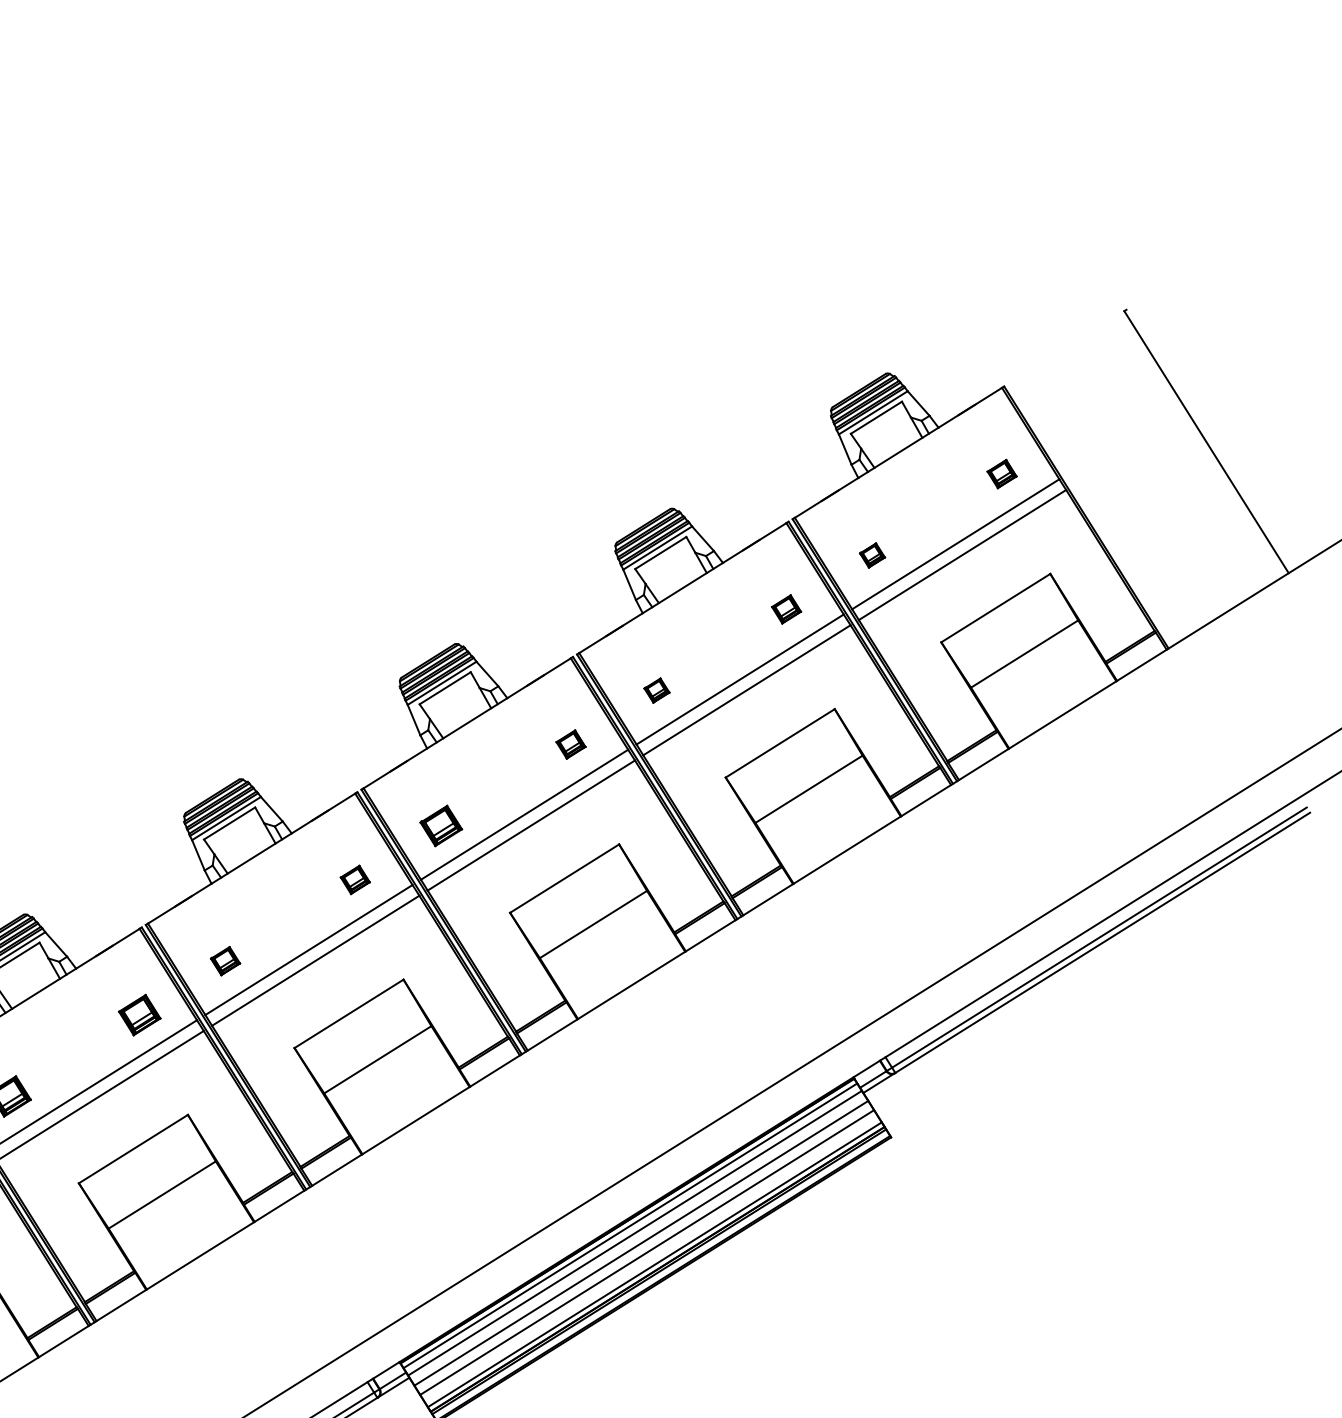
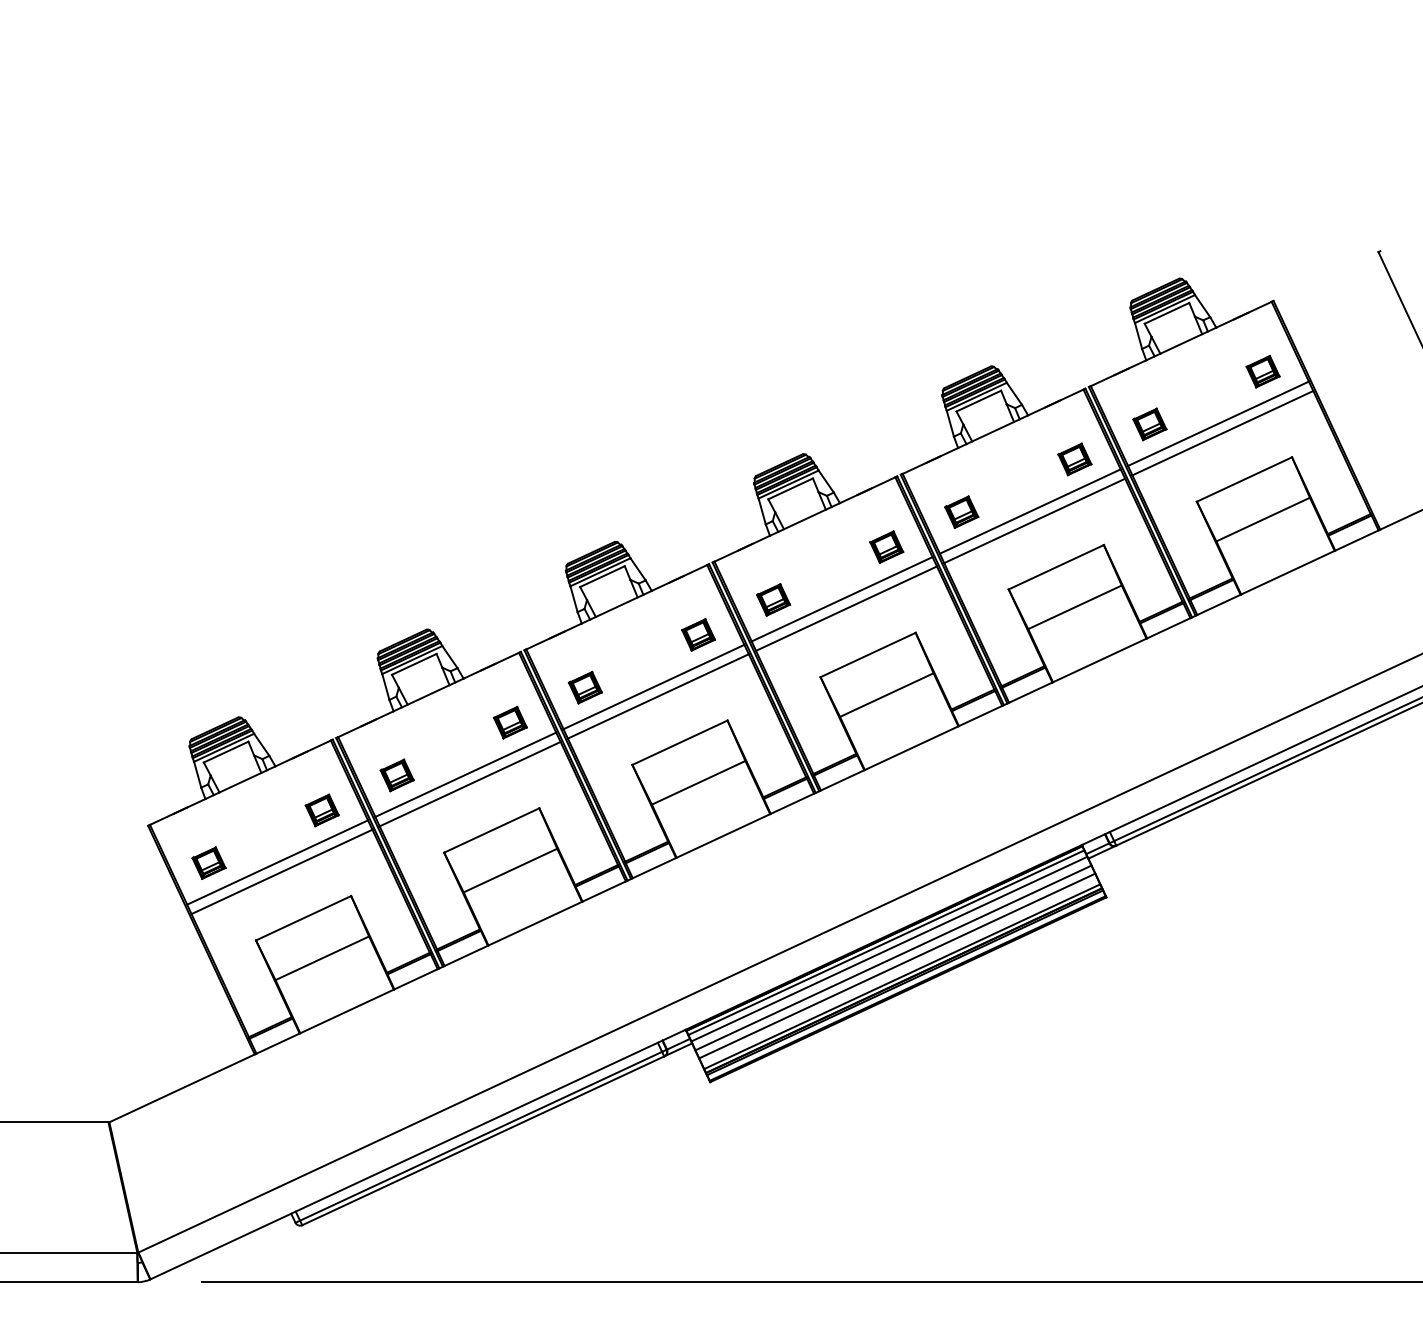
part: (1001, 474) -> (1262, 371), size x1.43
part: (871, 555) -> (1149, 424), size x1.67
part: (786, 609) -> (1074, 459), size x1.43
part: (656, 689) -> (961, 511), size x1.67
part: (570, 743) -> (886, 546), size x1.43
part: (355, 879) -> (698, 634), size x1.43
part: (224, 961) -> (584, 687), size x1.43

